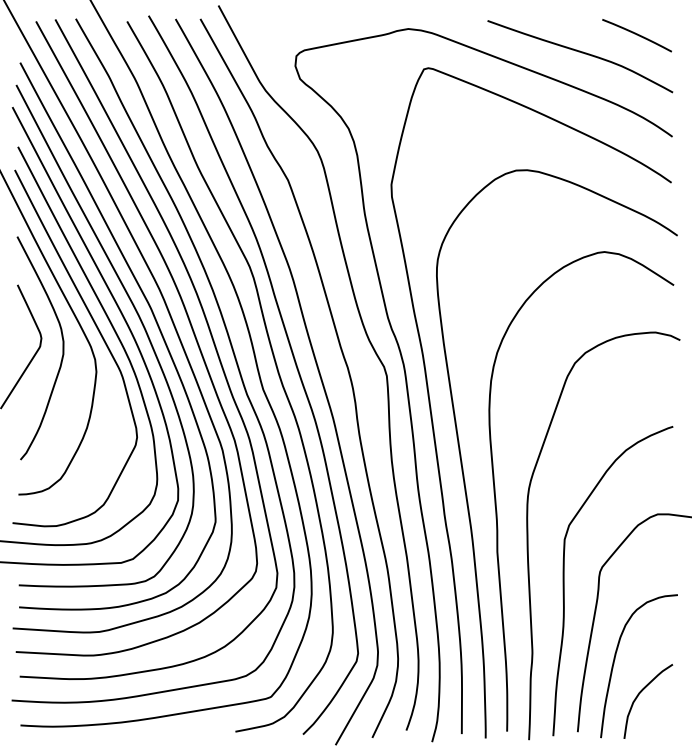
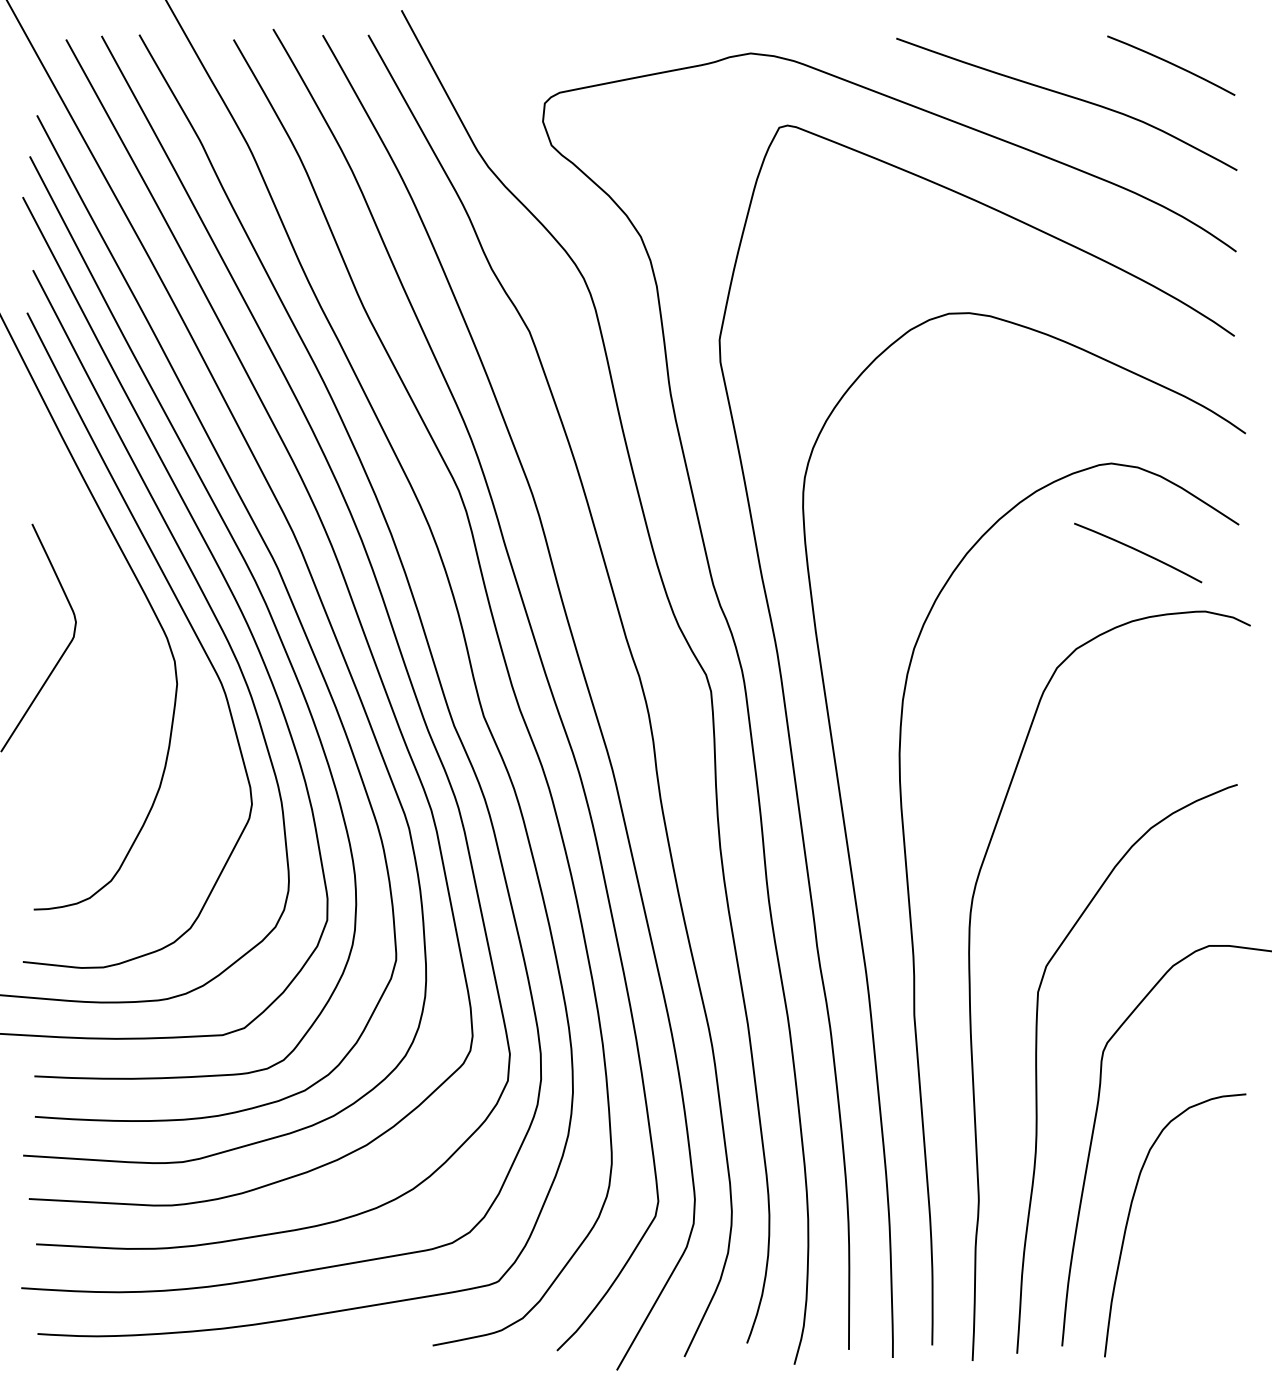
curve: (618, 300) -> (1137, 552), added
curve: (62, 348) -> (114, 640), removed
curve: (638, 696) -> (1173, 1280), removed

